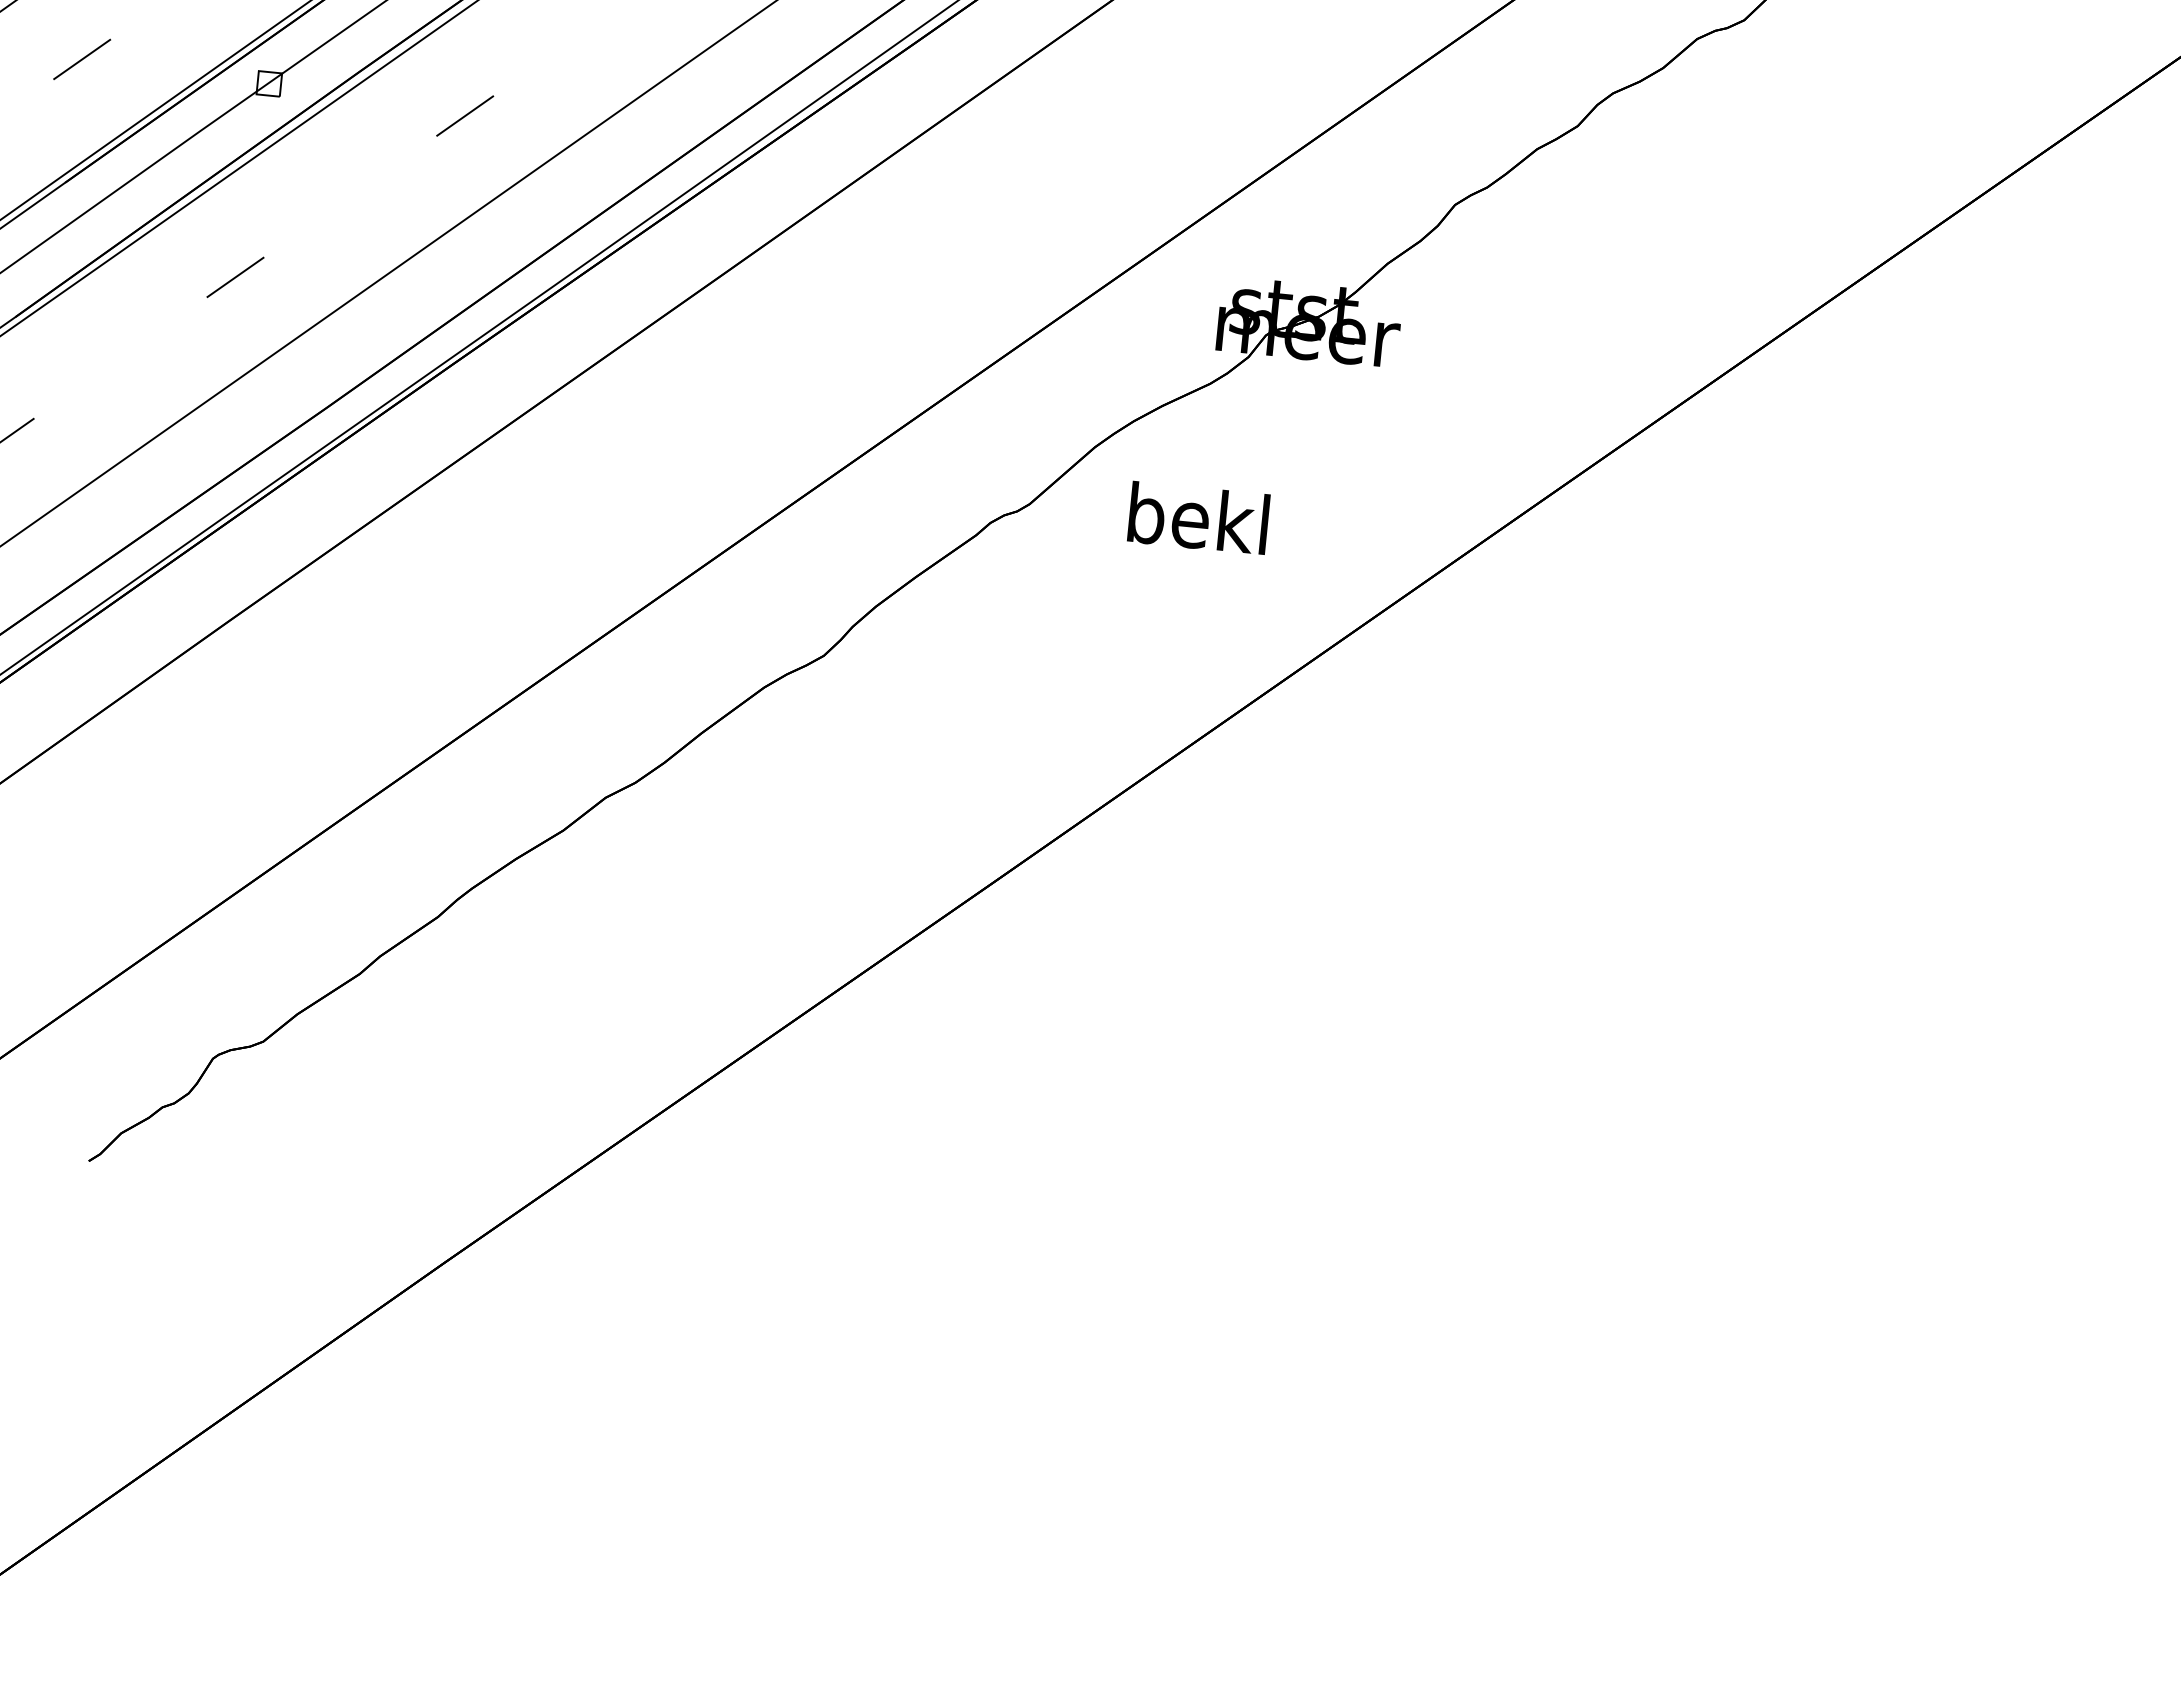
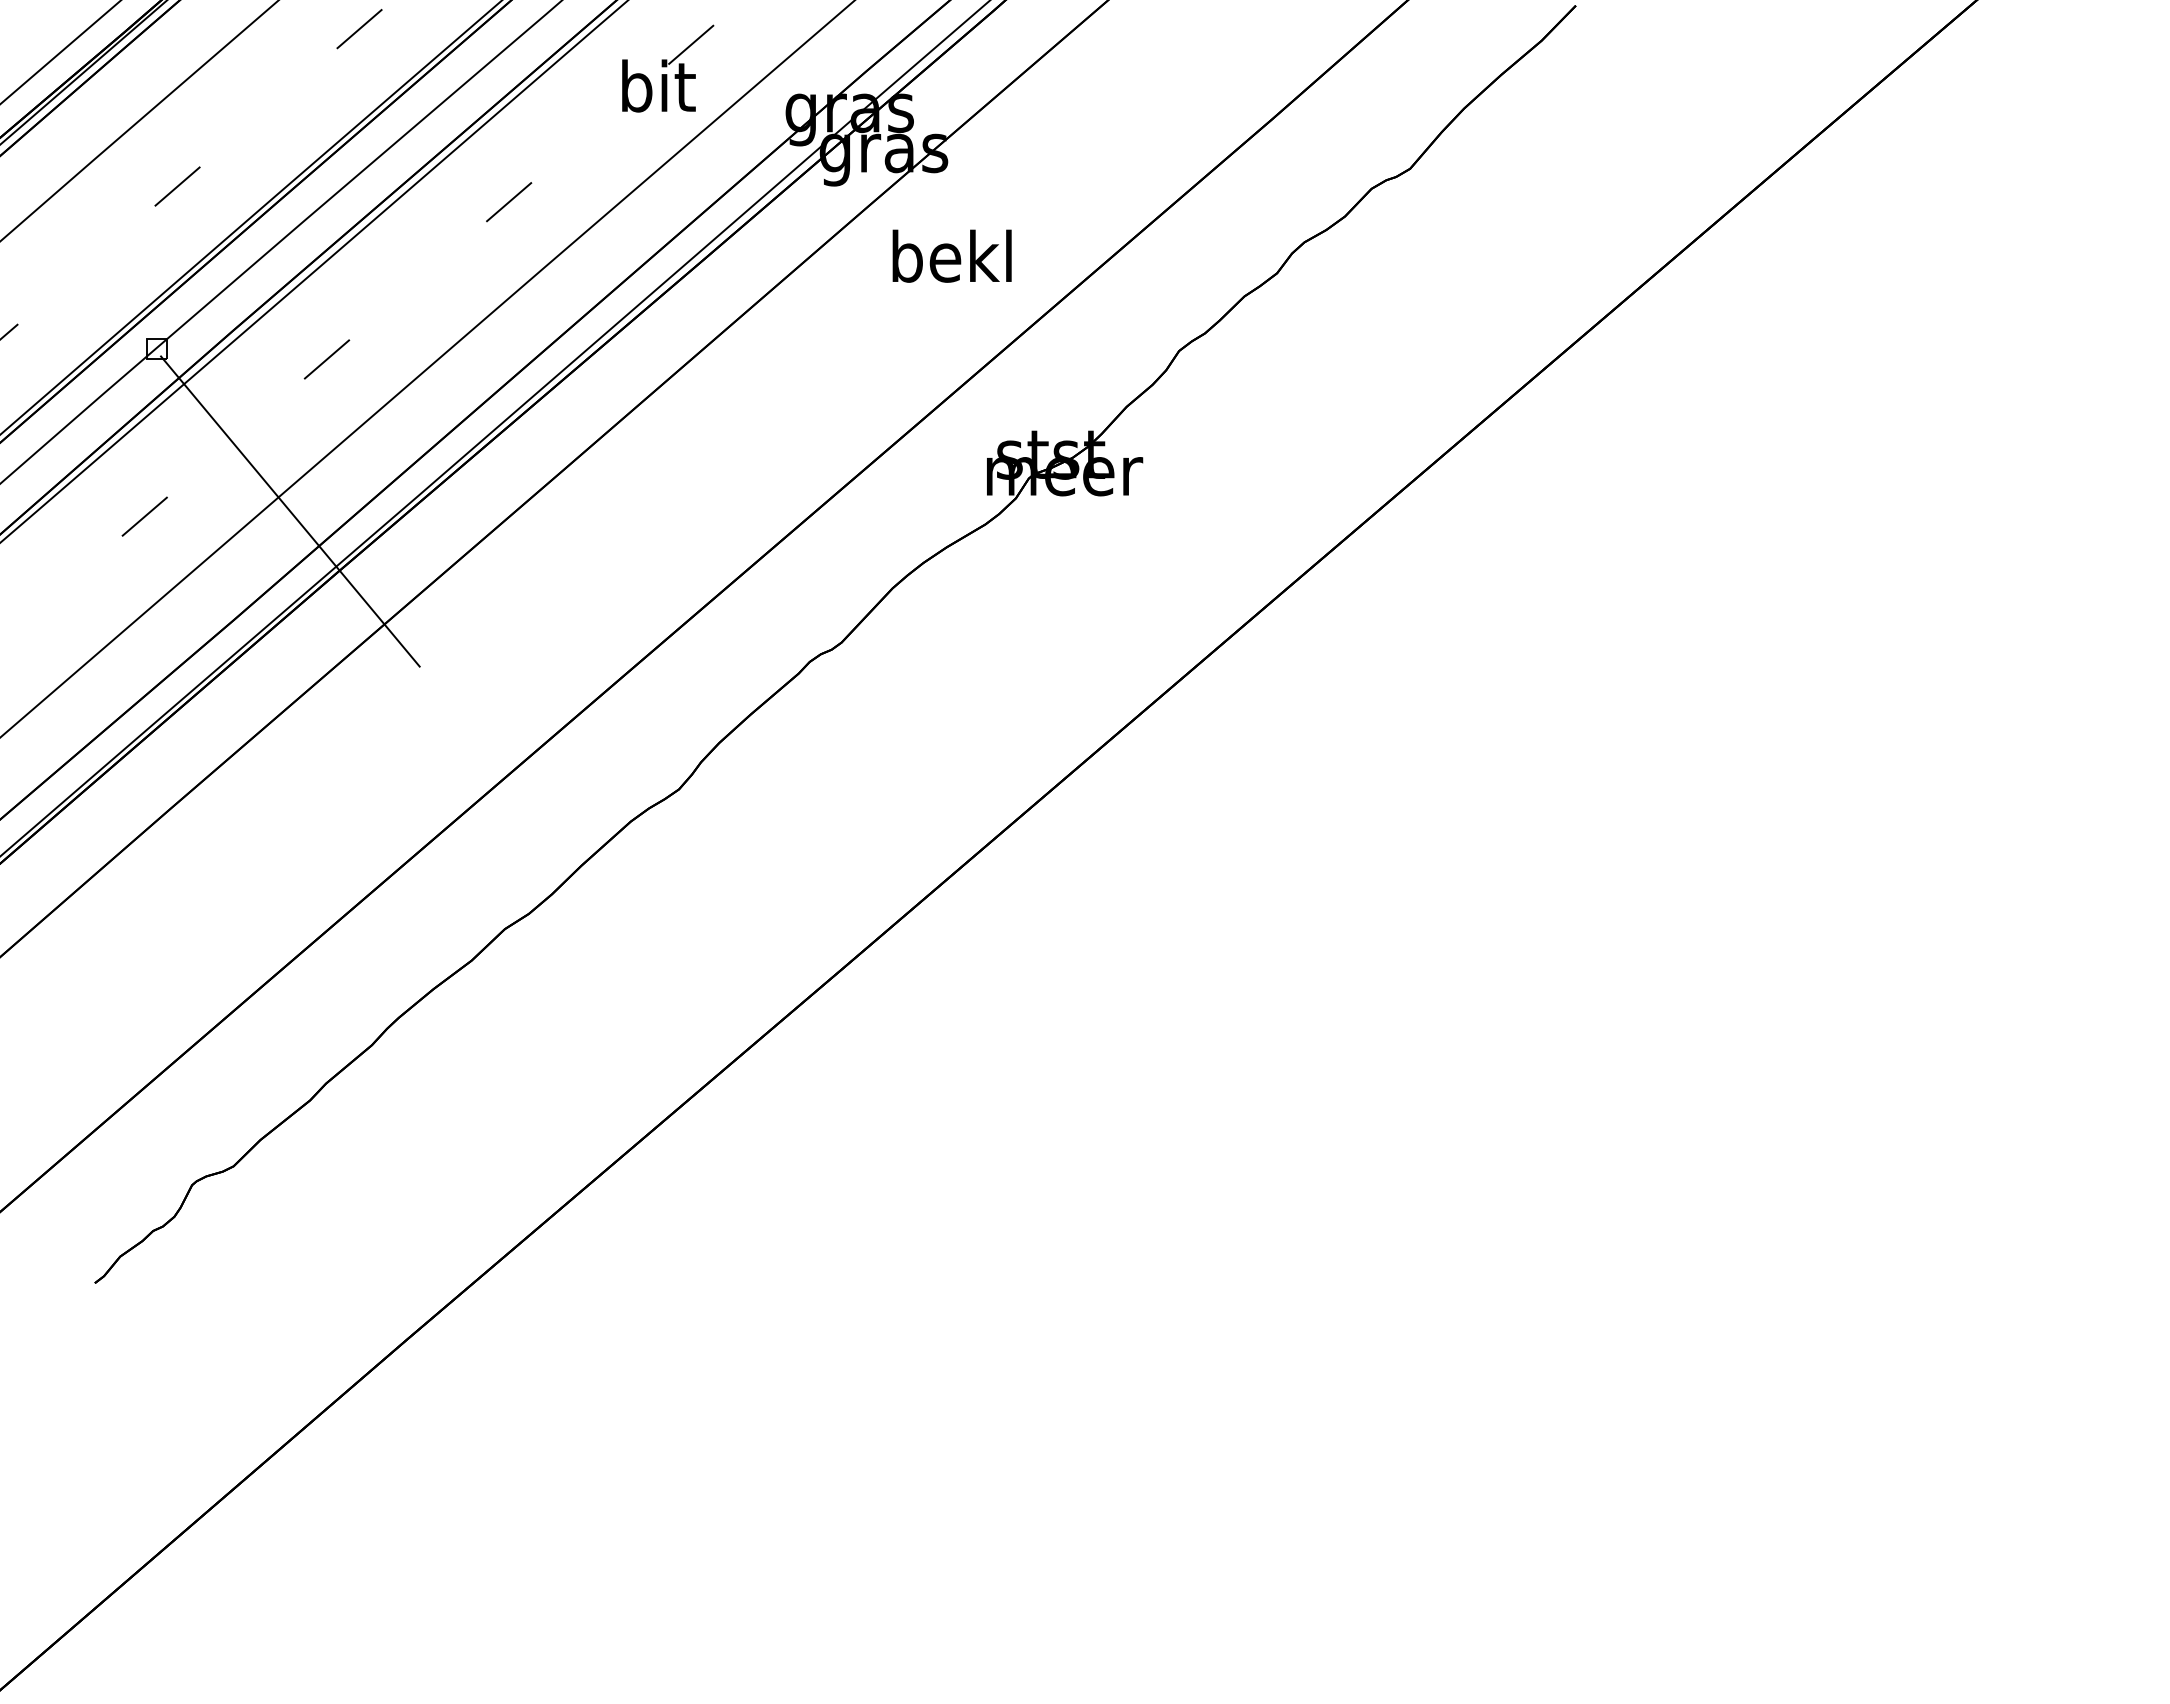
line: (405, 288) -> (290, 511), added
text: (1198, 517) -> (951, 255), moved

